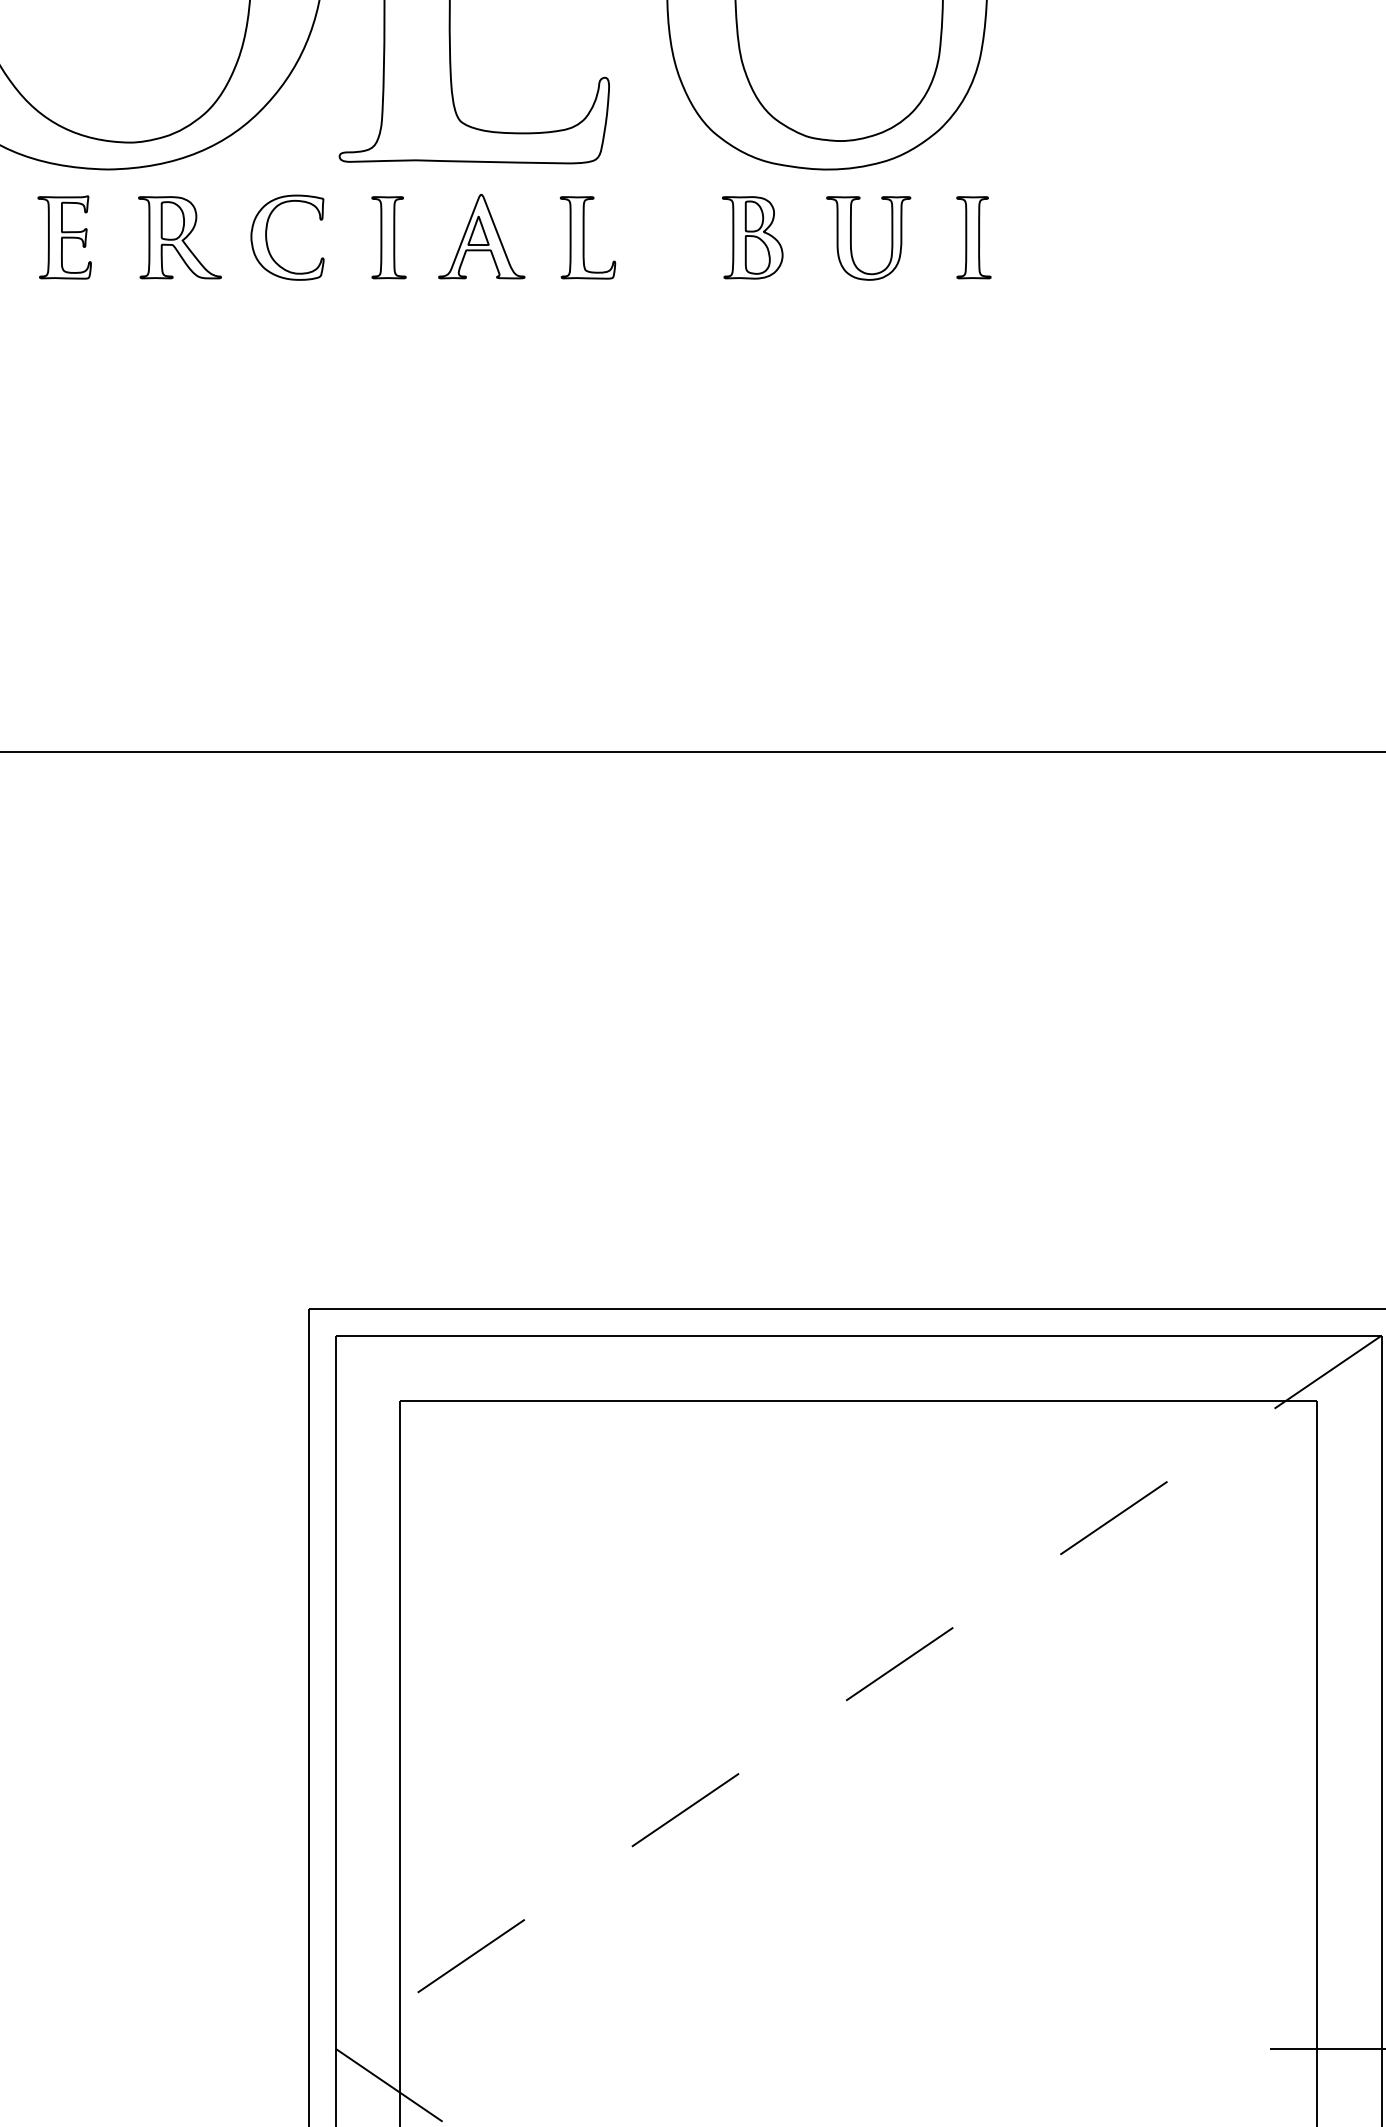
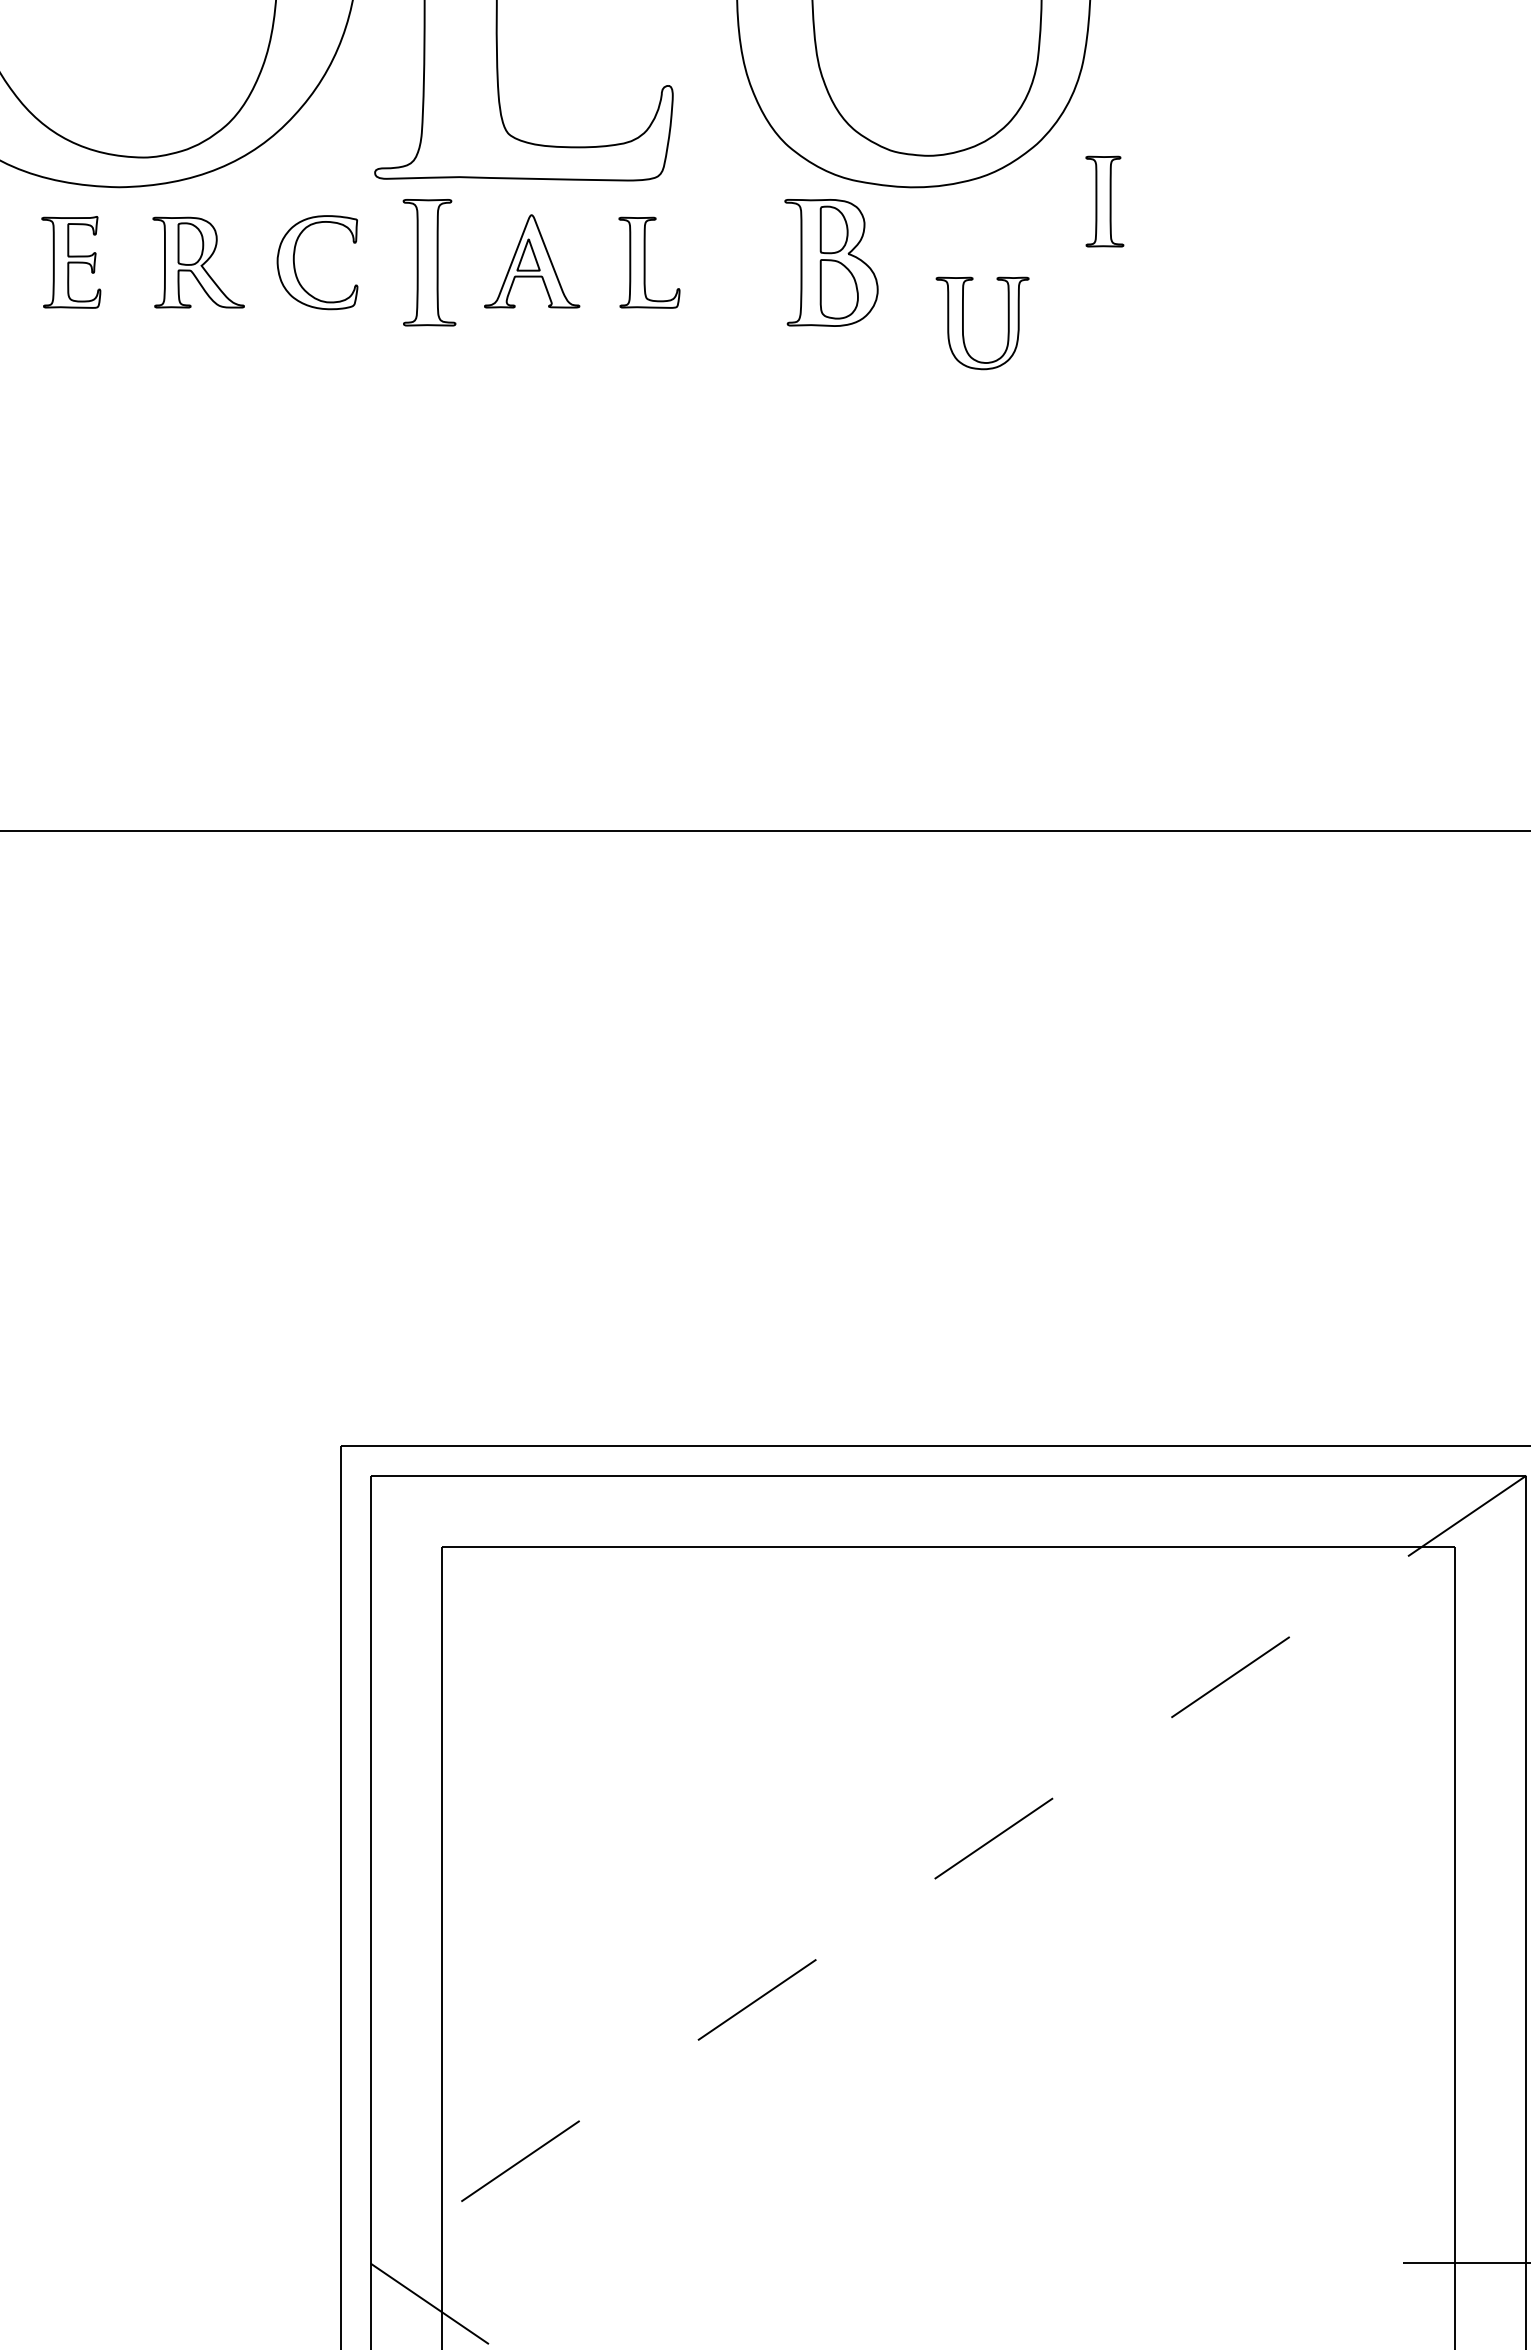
part: (388, 237) -> (429, 262), size x1.4
part: (752, 237) -> (831, 262), size x1.4
part: (973, 237) -> (1104, 201), moved
part: (851, 238) -> (963, 323), moved

